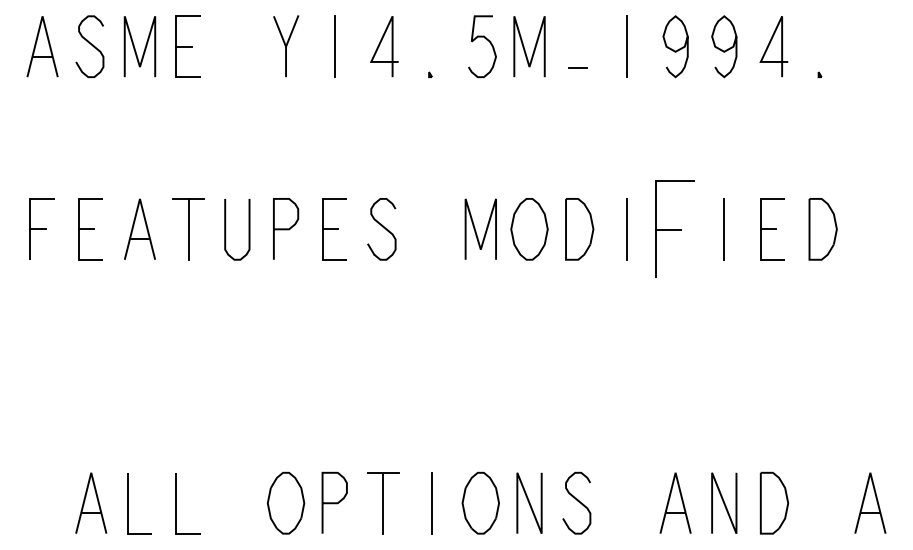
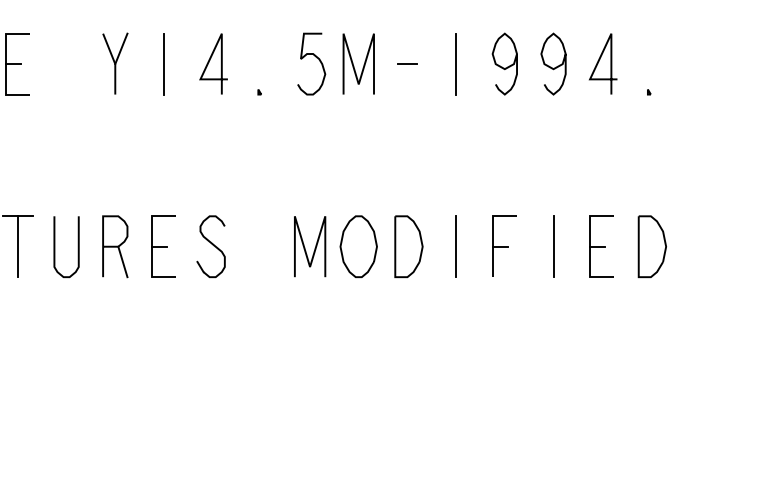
line: (577, 67) -> (406, 63), moved
part: (674, 228) -> (503, 245), size x0.62
line: (293, 244) -> (122, 261), added

